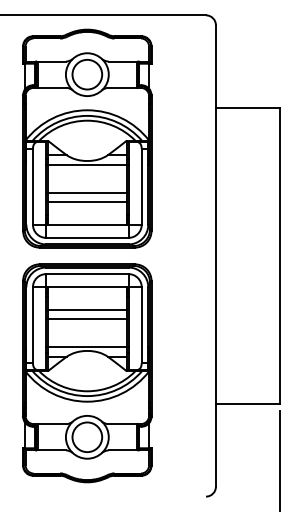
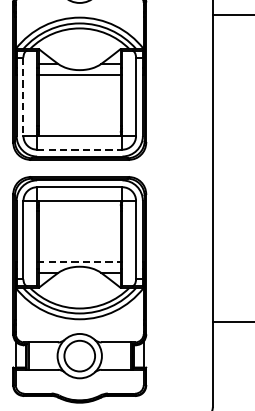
line: (32, 186) -> (22, 96), solid -> dashed
line: (86, 193) -> (78, 103), removed
line: (86, 202) -> (78, 113), removed
line: (87, 237) -> (79, 149), solid -> dashed
line: (86, 309) -> (78, 223), removed
line: (86, 318) -> (78, 233), removed
line: (87, 346) -> (79, 262), solid -> dashed

